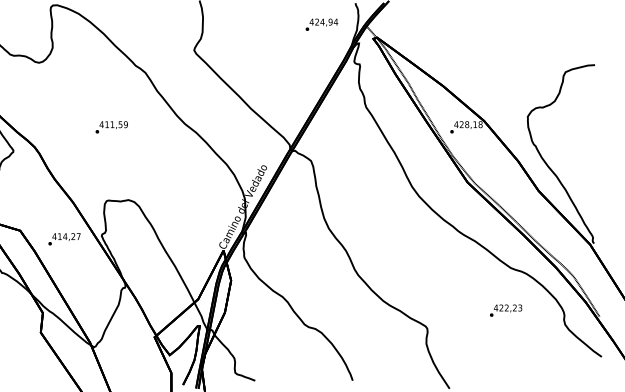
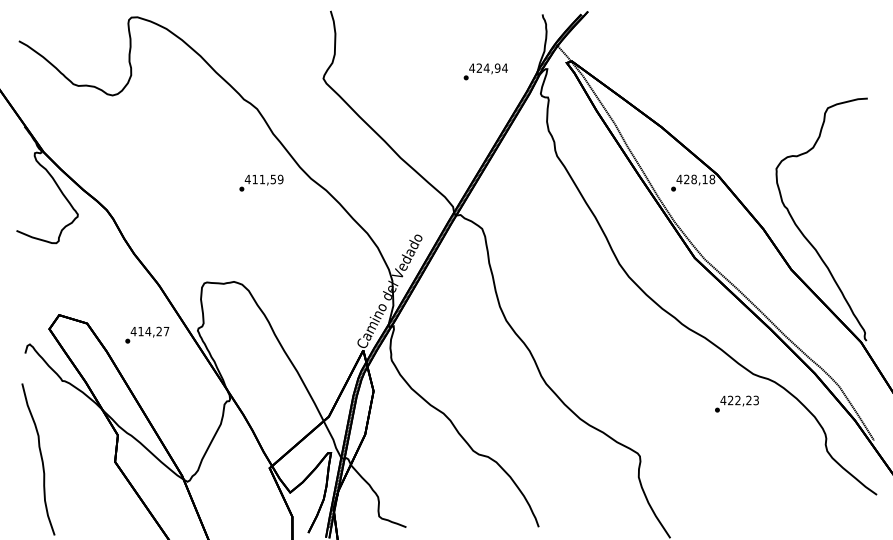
text: (321, 24) -> (485, 71), moved
text: (111, 126) -> (261, 182), moved
text: (505, 310) -> (736, 403), moved

